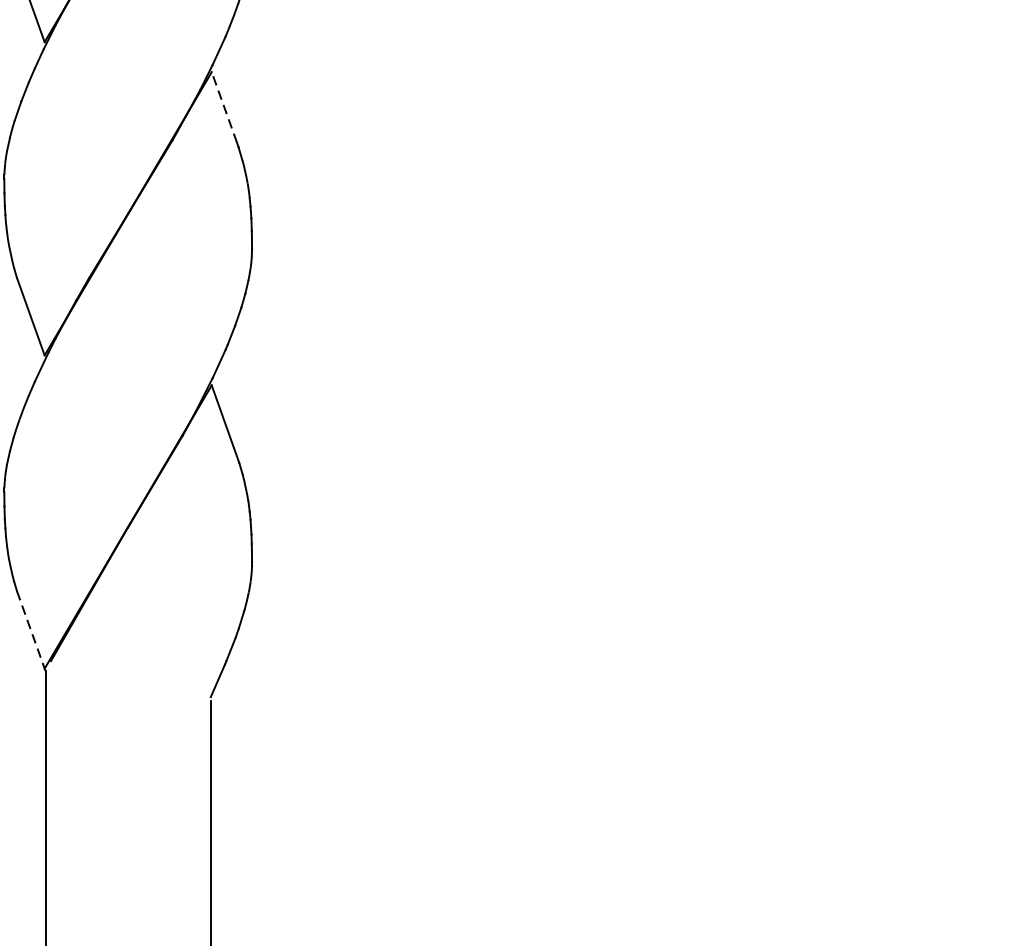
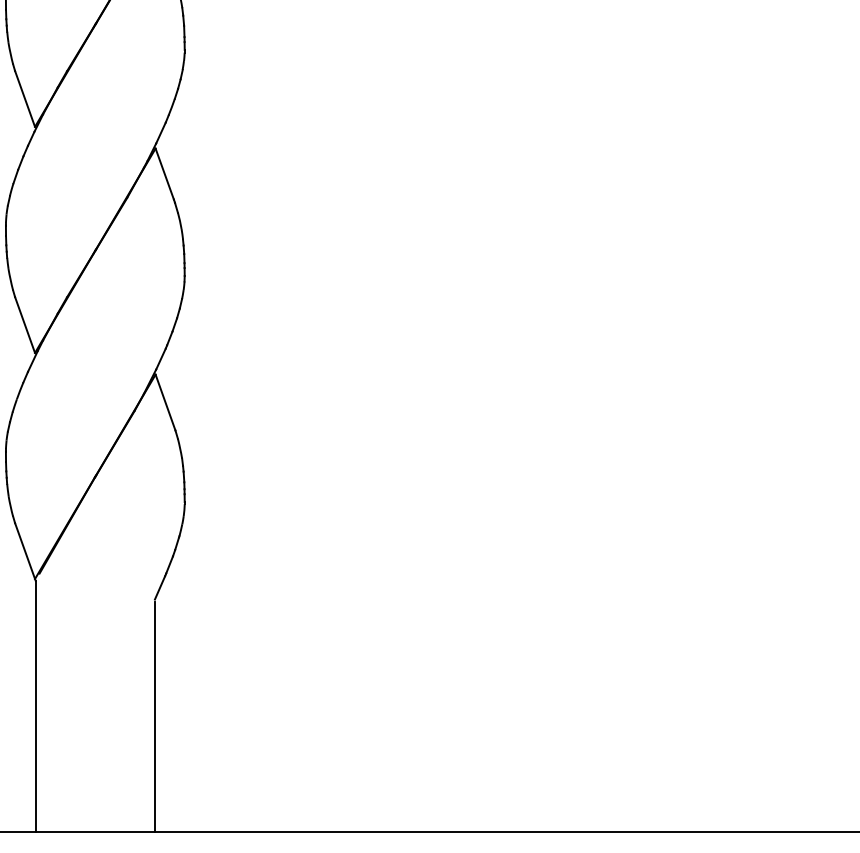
line: (224, 106) -> (164, 173), dashed -> solid
line: (31, 631) -> (25, 552), dashed -> solid

